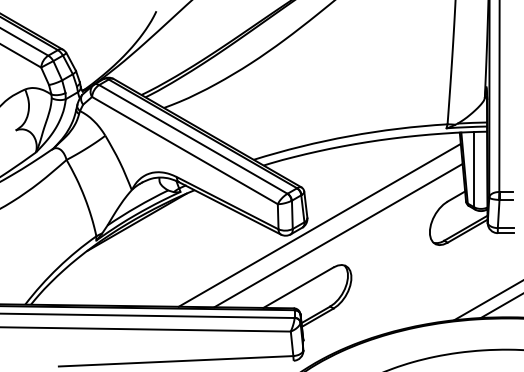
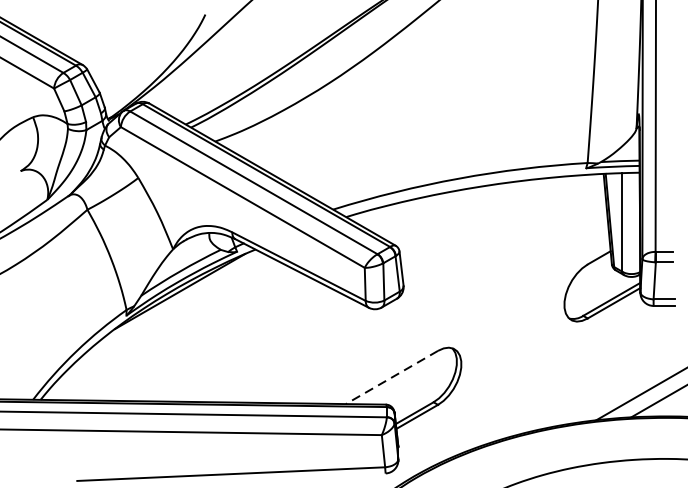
line: (319, 224) -> (419, 294), removed
line: (338, 235) -> (444, 308), removed
line: (298, 287) -> (391, 377), solid -> dashed

